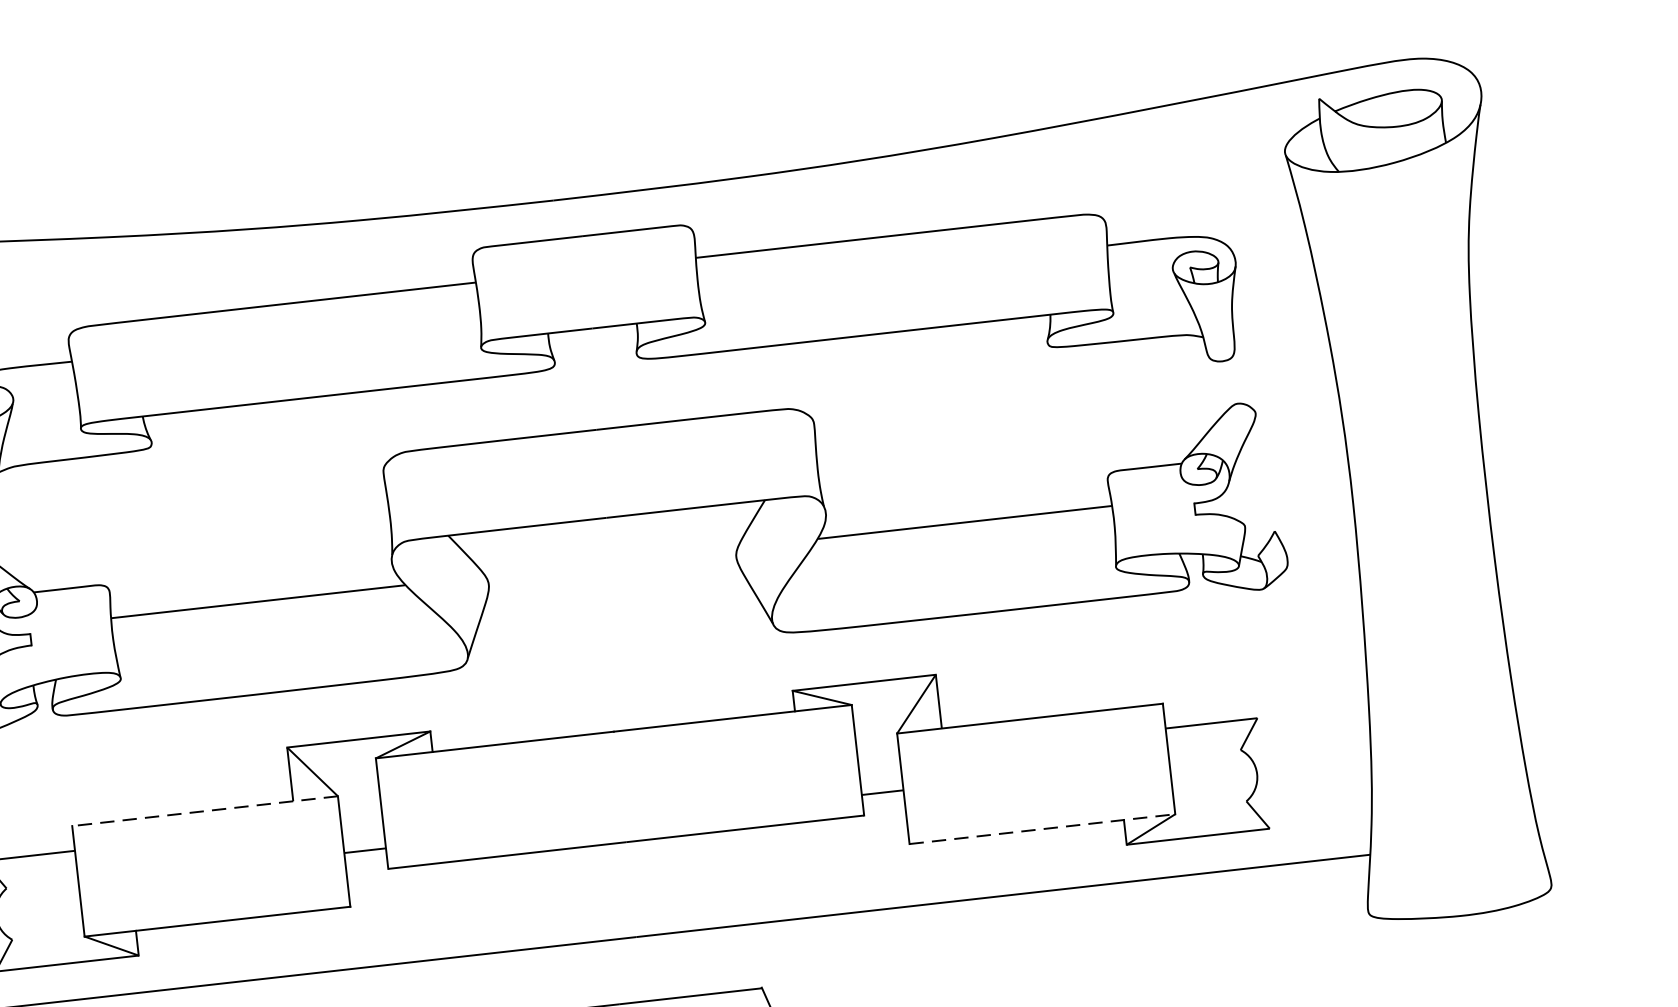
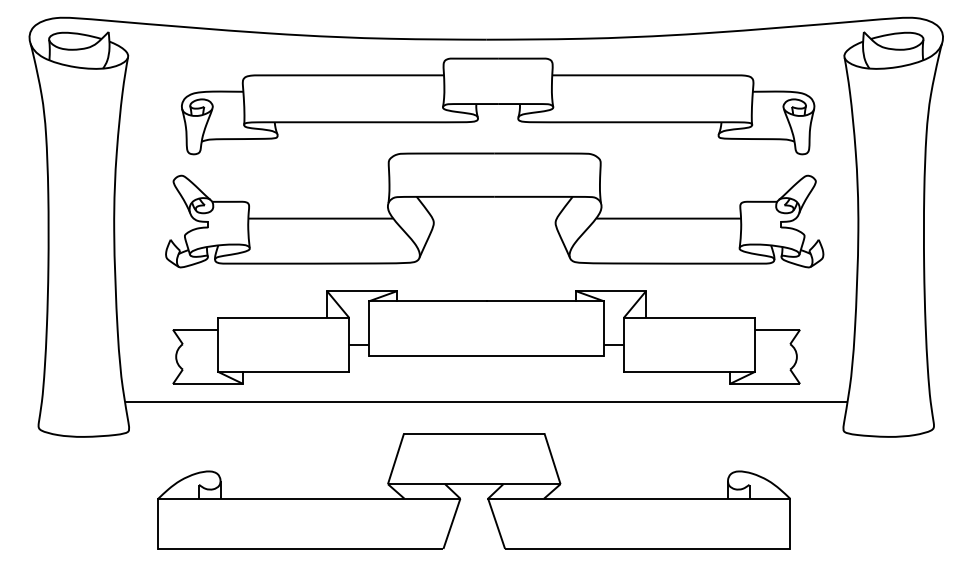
line: (204, 811) -> (283, 317), dashed -> solid
line: (1044, 828) -> (690, 371), dashed -> solid

